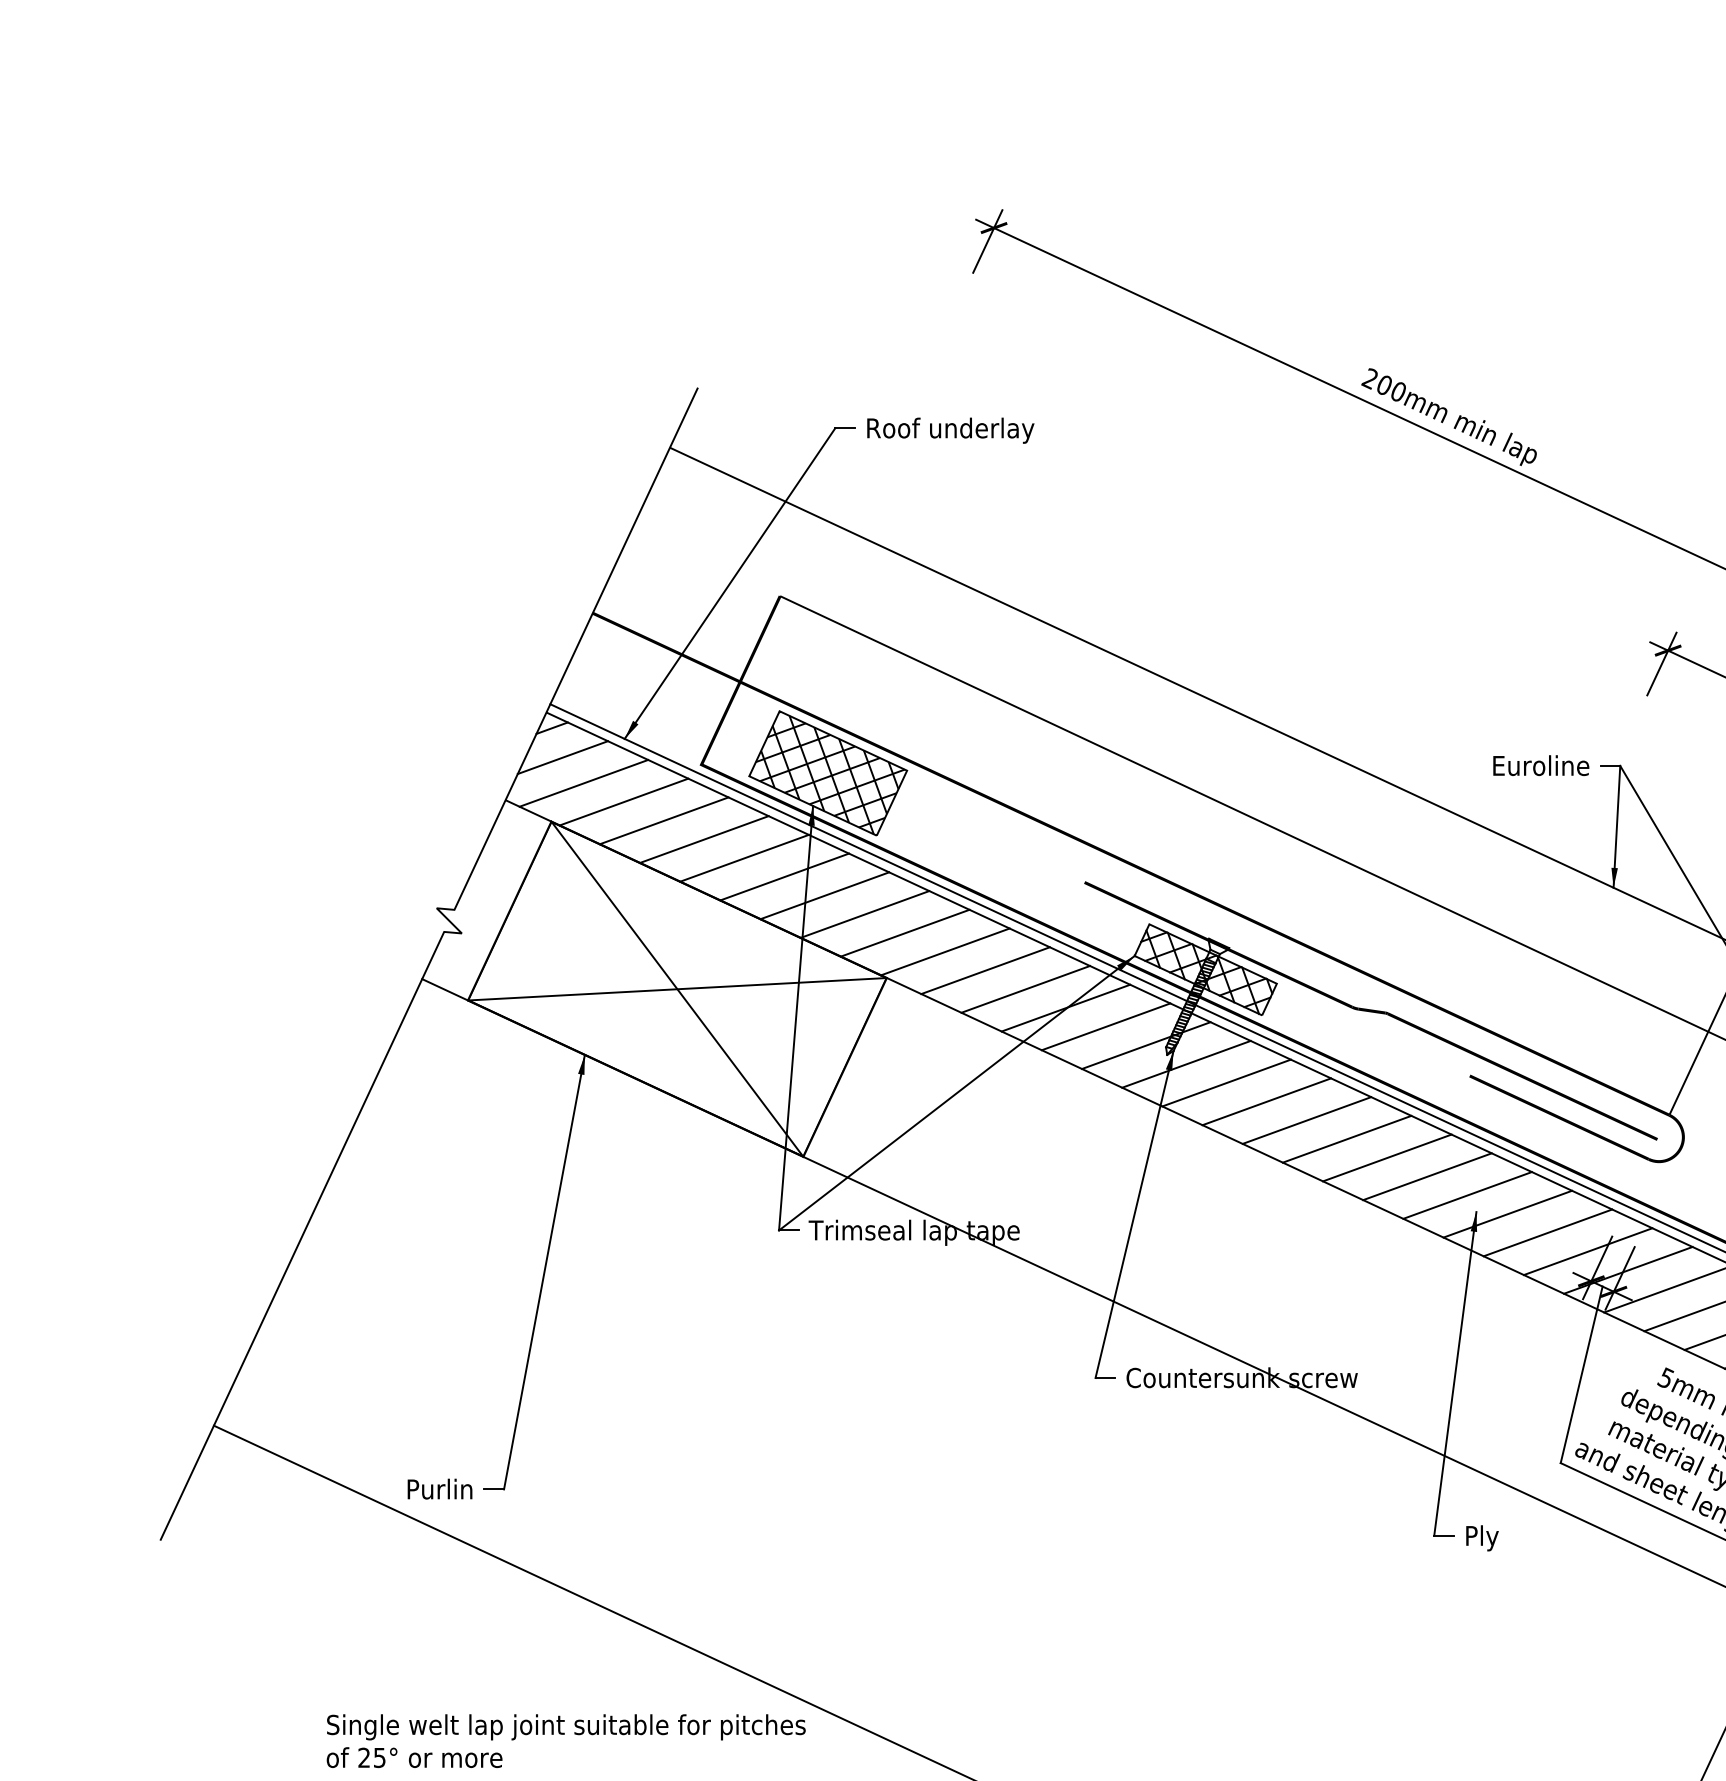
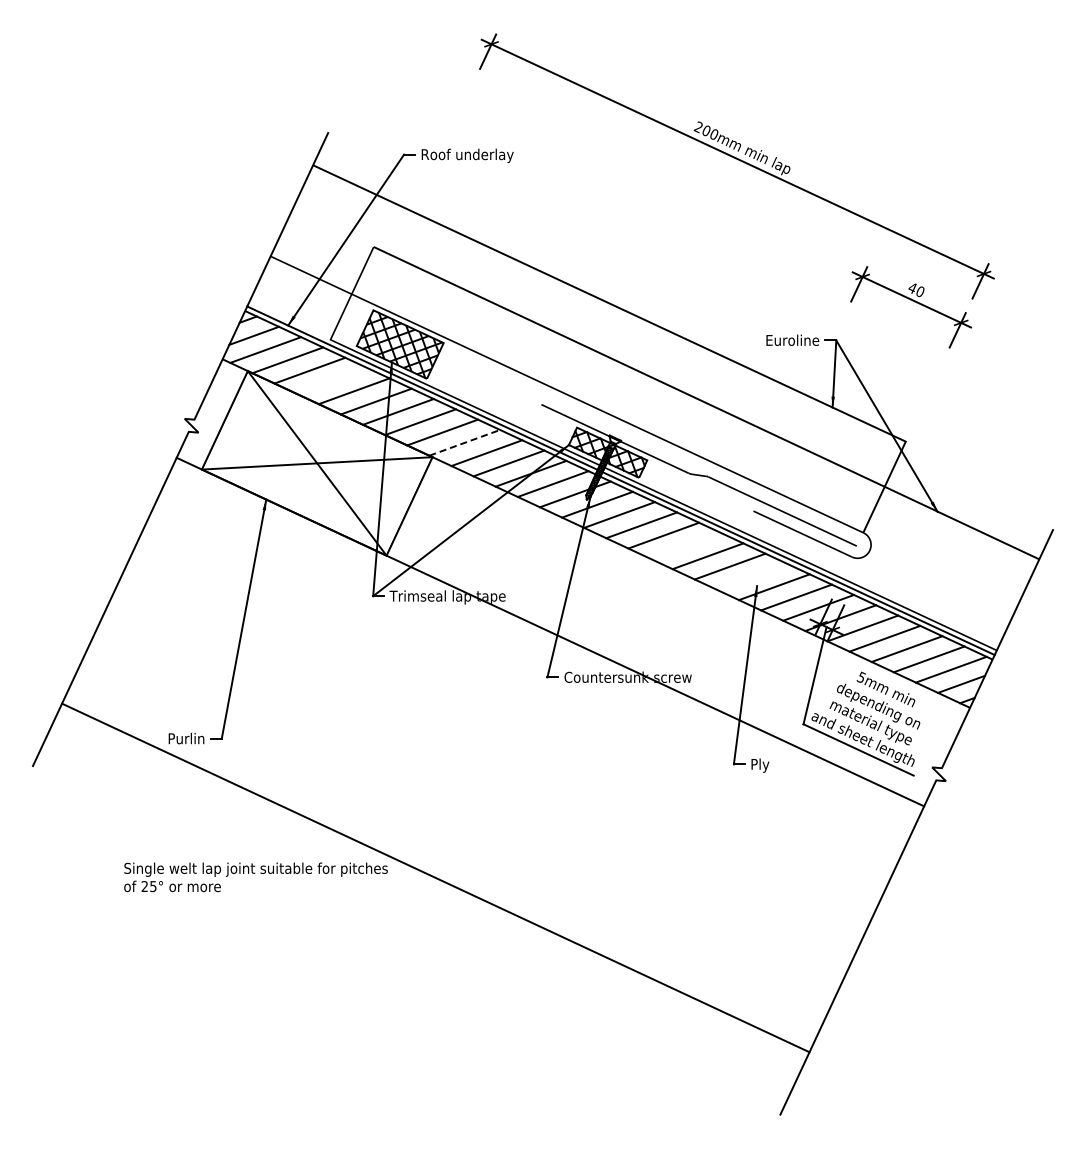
line: (703, 838) -> (331, 380), removed
line: (944, 951) -> (464, 442), solid -> dashed
line: (1346, 1138) -> (685, 545), removed
line: (1466, 1194) -> (751, 576), removed

